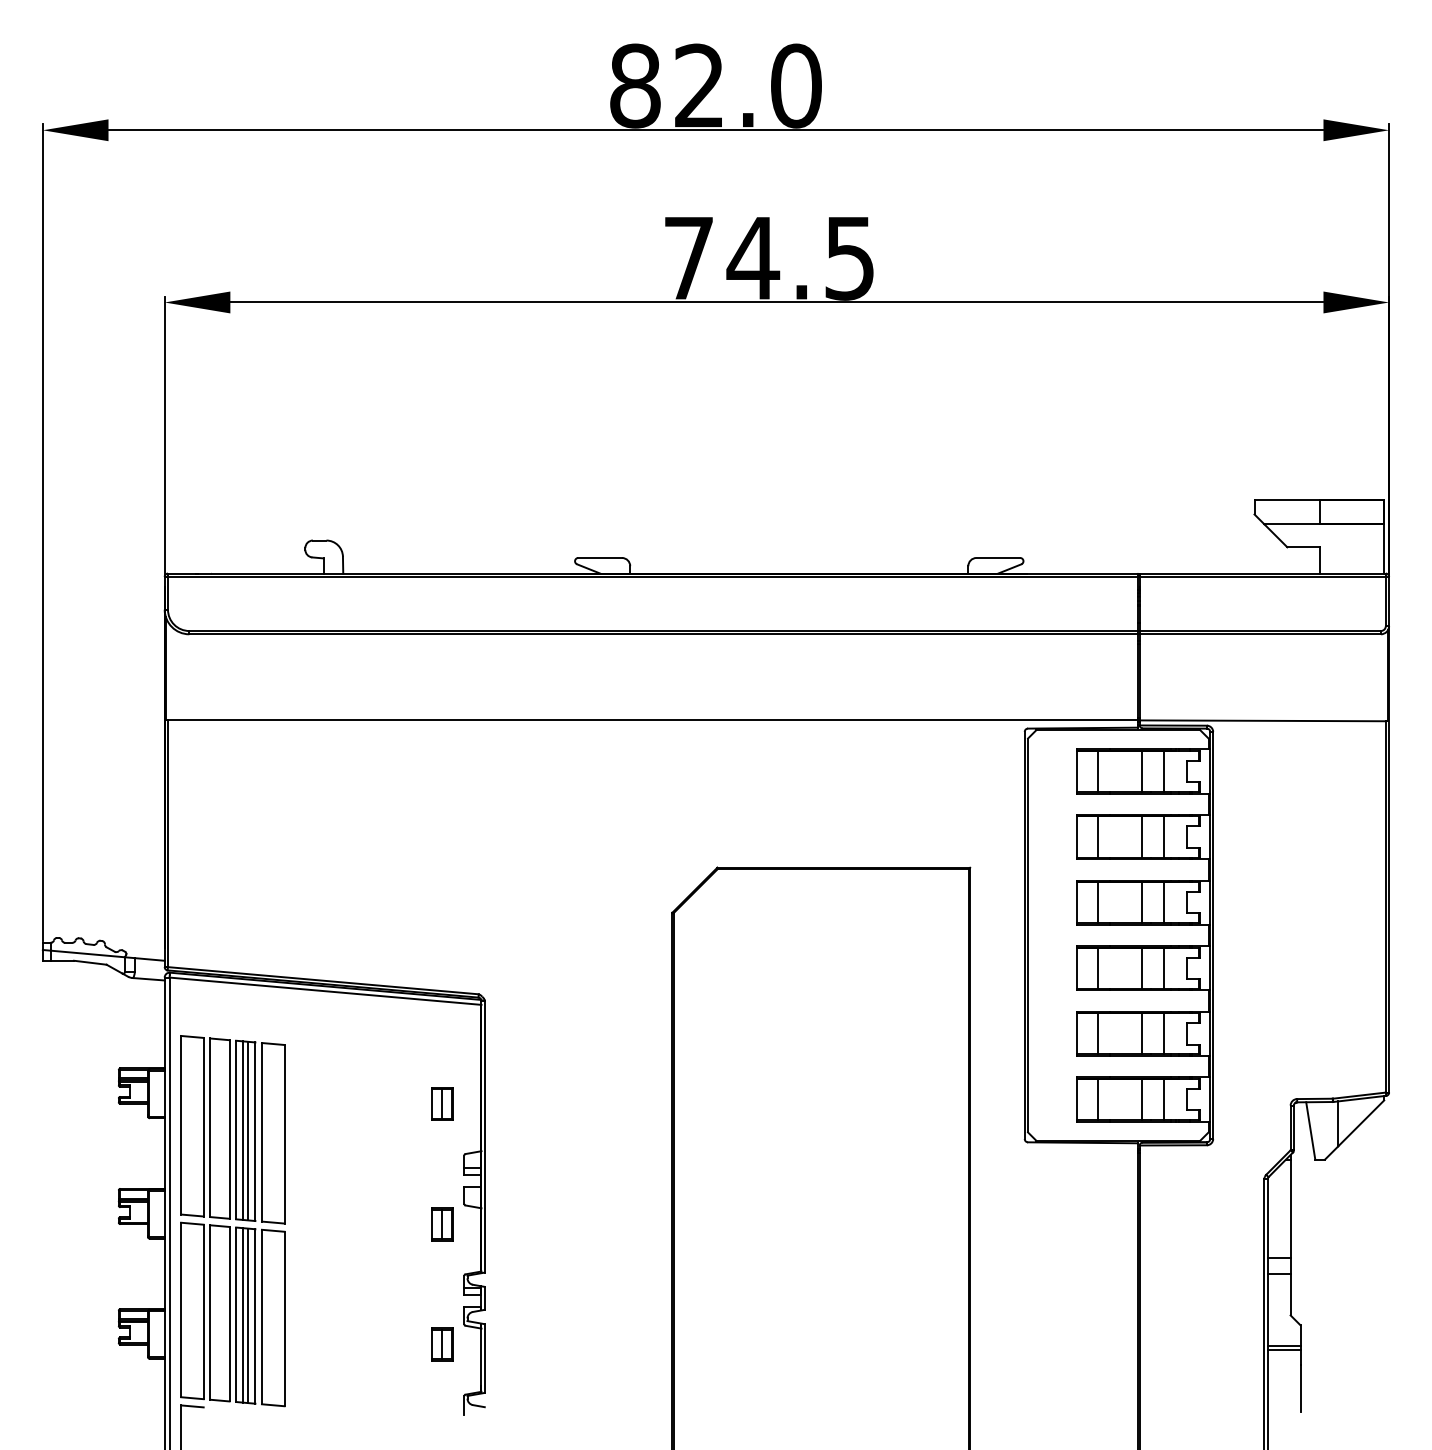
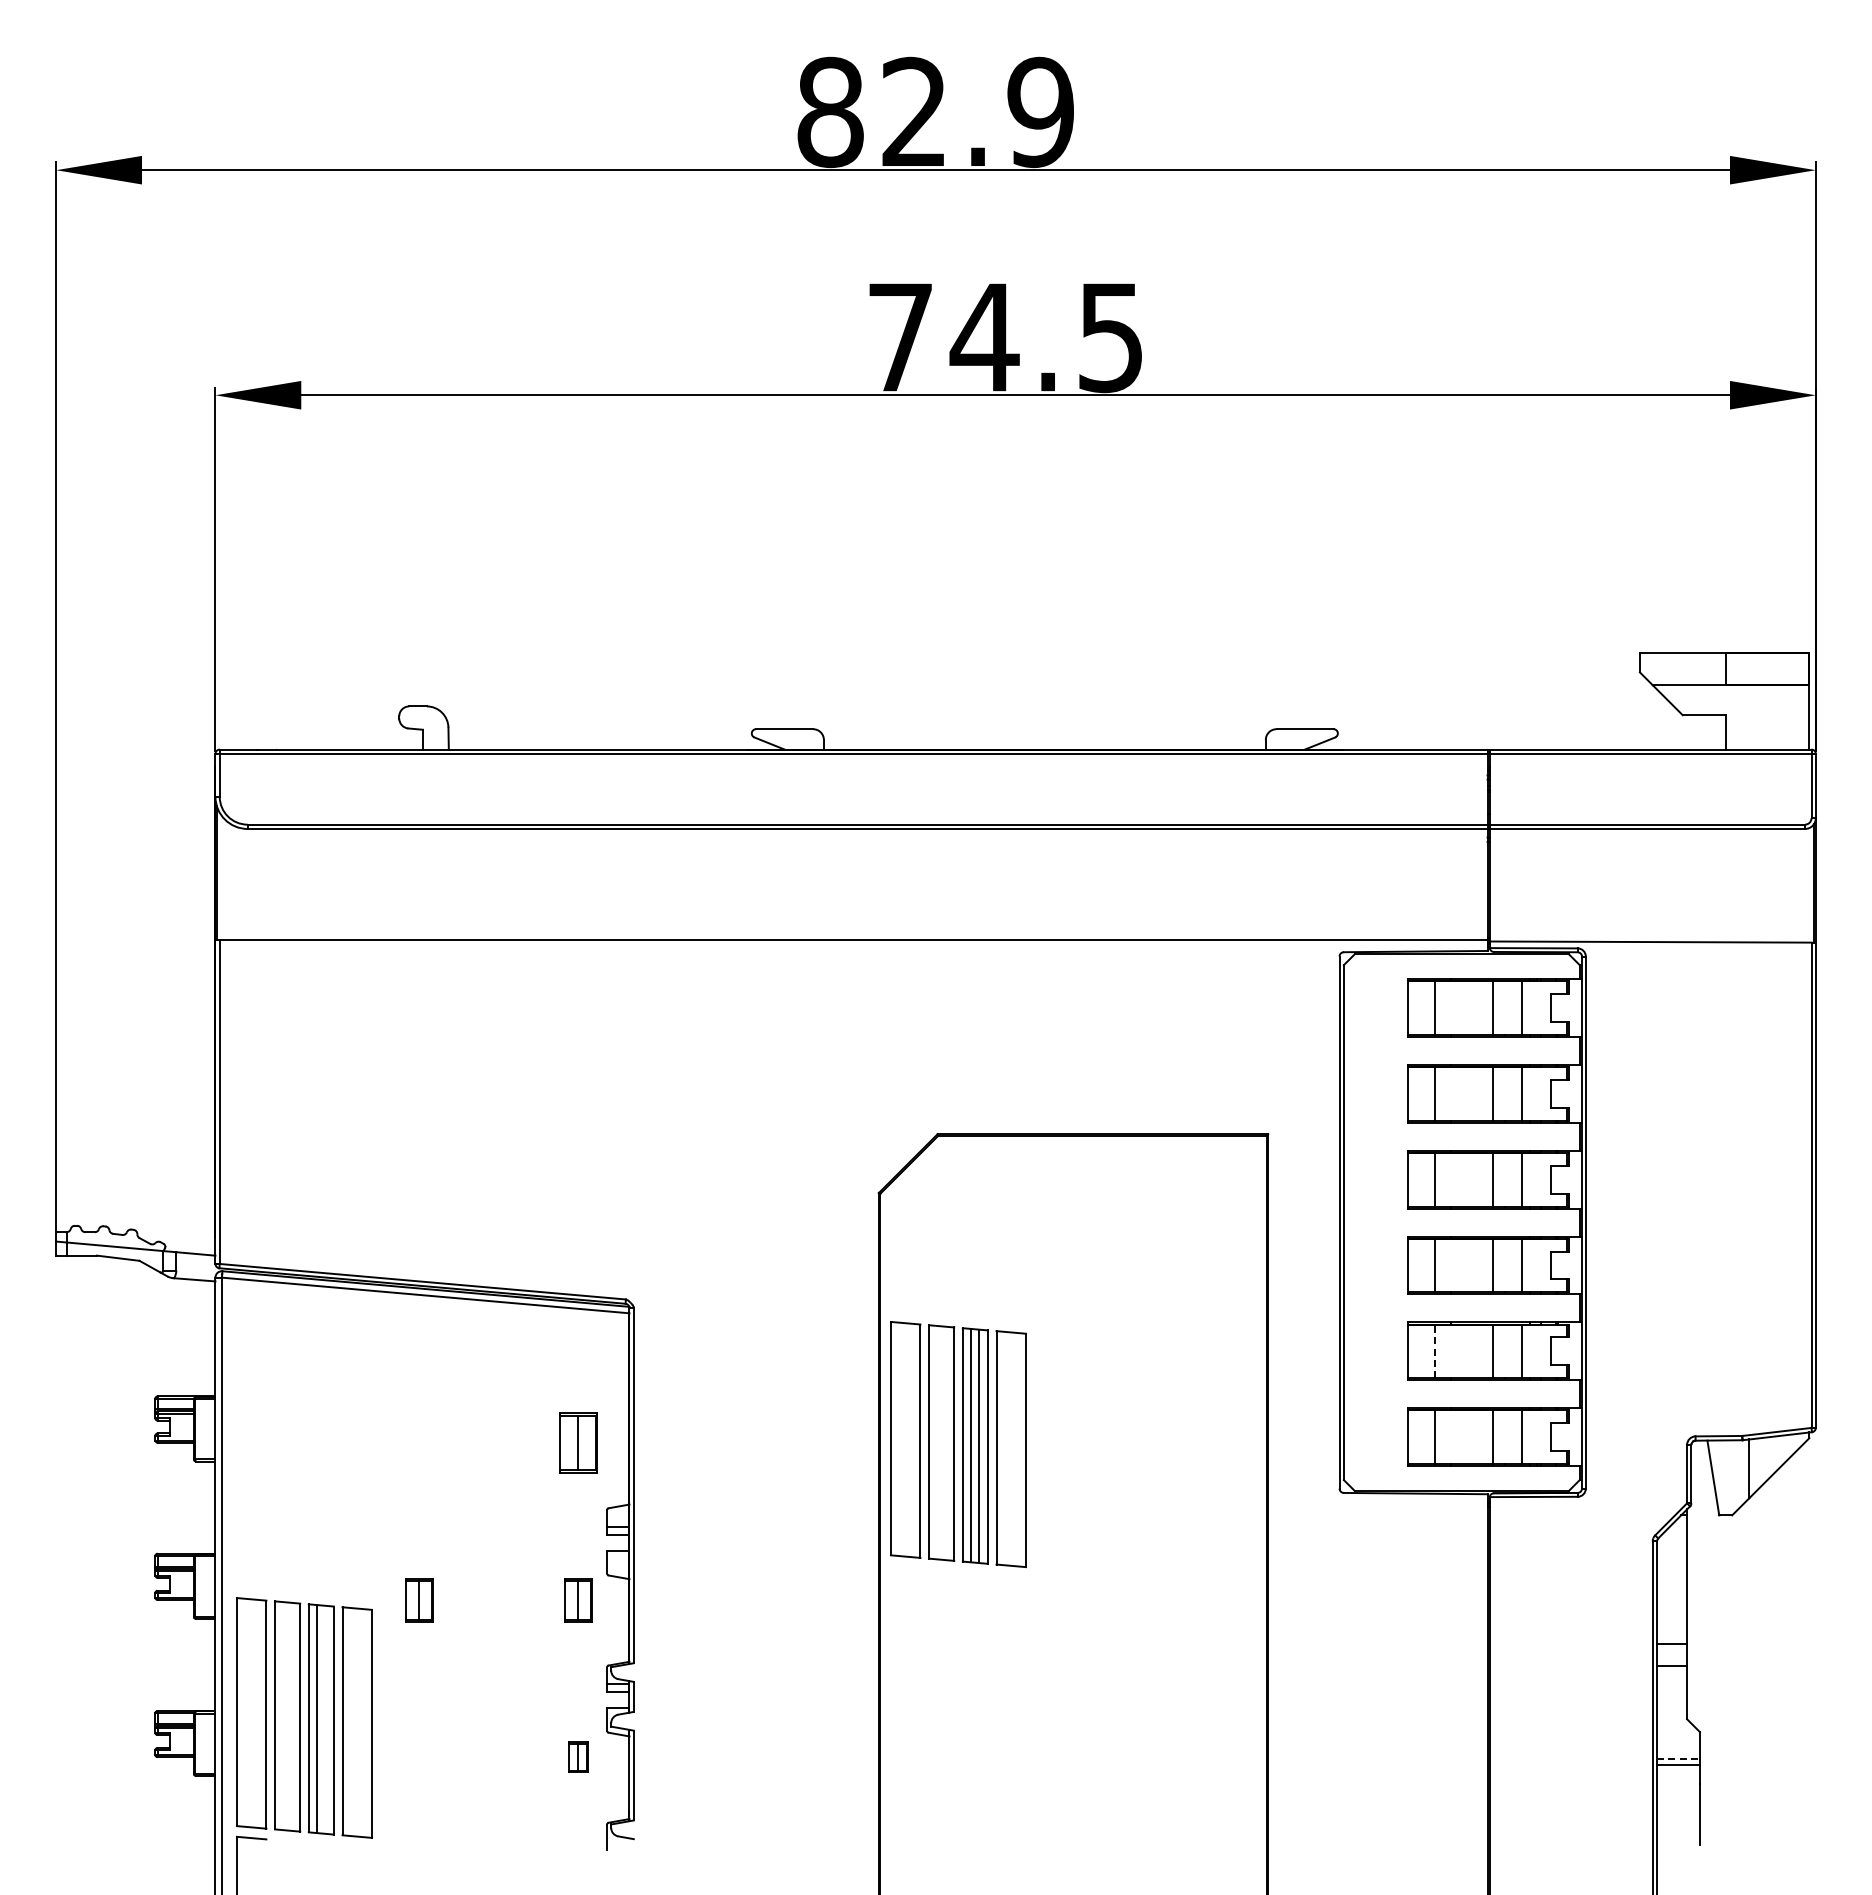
text: (795, 86) -> (1040, 112), 82.0 -> 82.9
line: (1097, 1034) -> (1434, 1351), solid -> dashed
part: (442, 1103) -> (578, 1442), size x1.4
part: (232, 1129) -> (958, 1444), moved
part: (320, 1224) -> (419, 1600), added
line: (248, 1315) -> (324, 1719), removed
part: (442, 1344) -> (578, 1757), size x0.7
line: (1284, 1345) -> (1679, 1758), solid -> dashed

